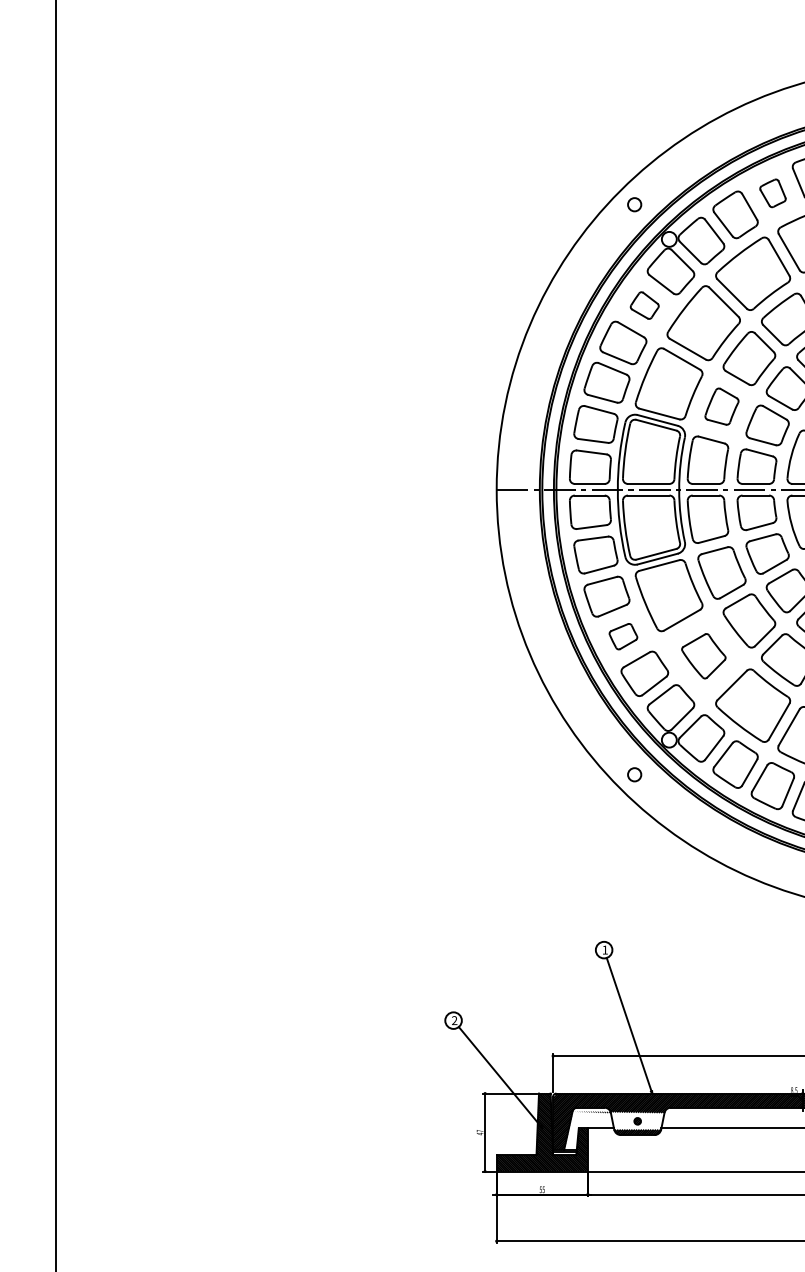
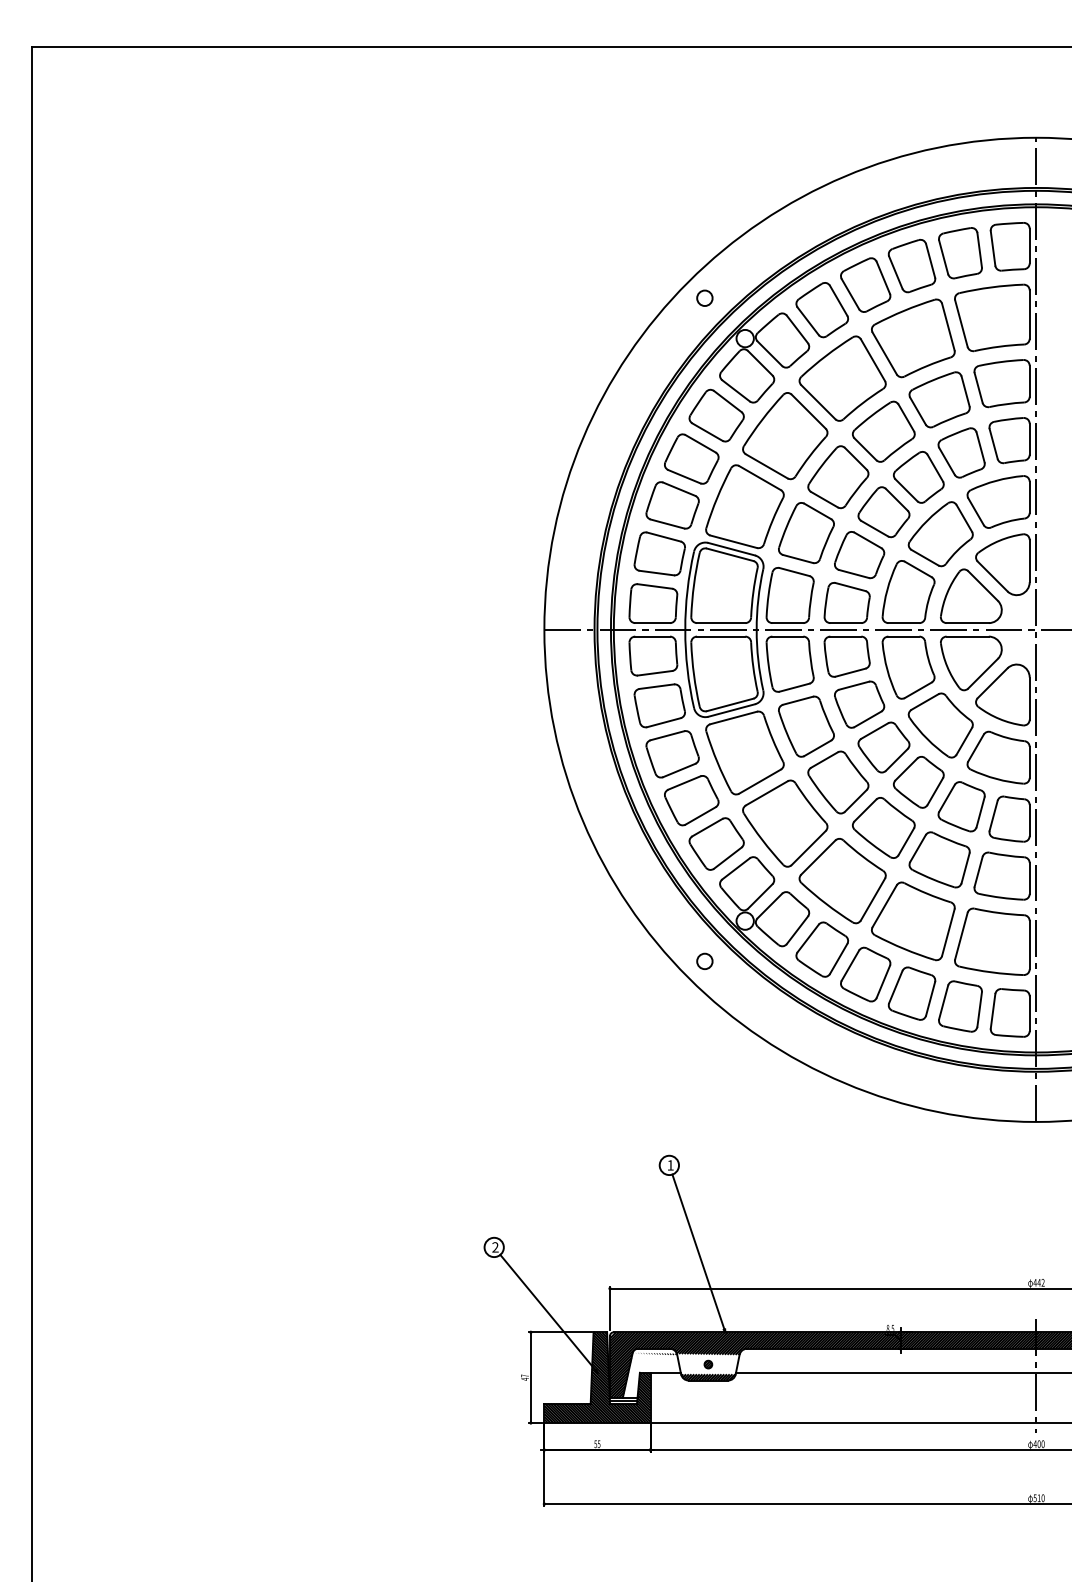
part: (772, 192) -> (865, 284), size x1.67
part: (644, 305) -> (716, 415), size x1.67
part: (722, 406) -> (806, 533), size x1.43
part: (623, 636) -> (691, 800), size x1.67
part: (703, 656) -> (785, 823), size x1.67

